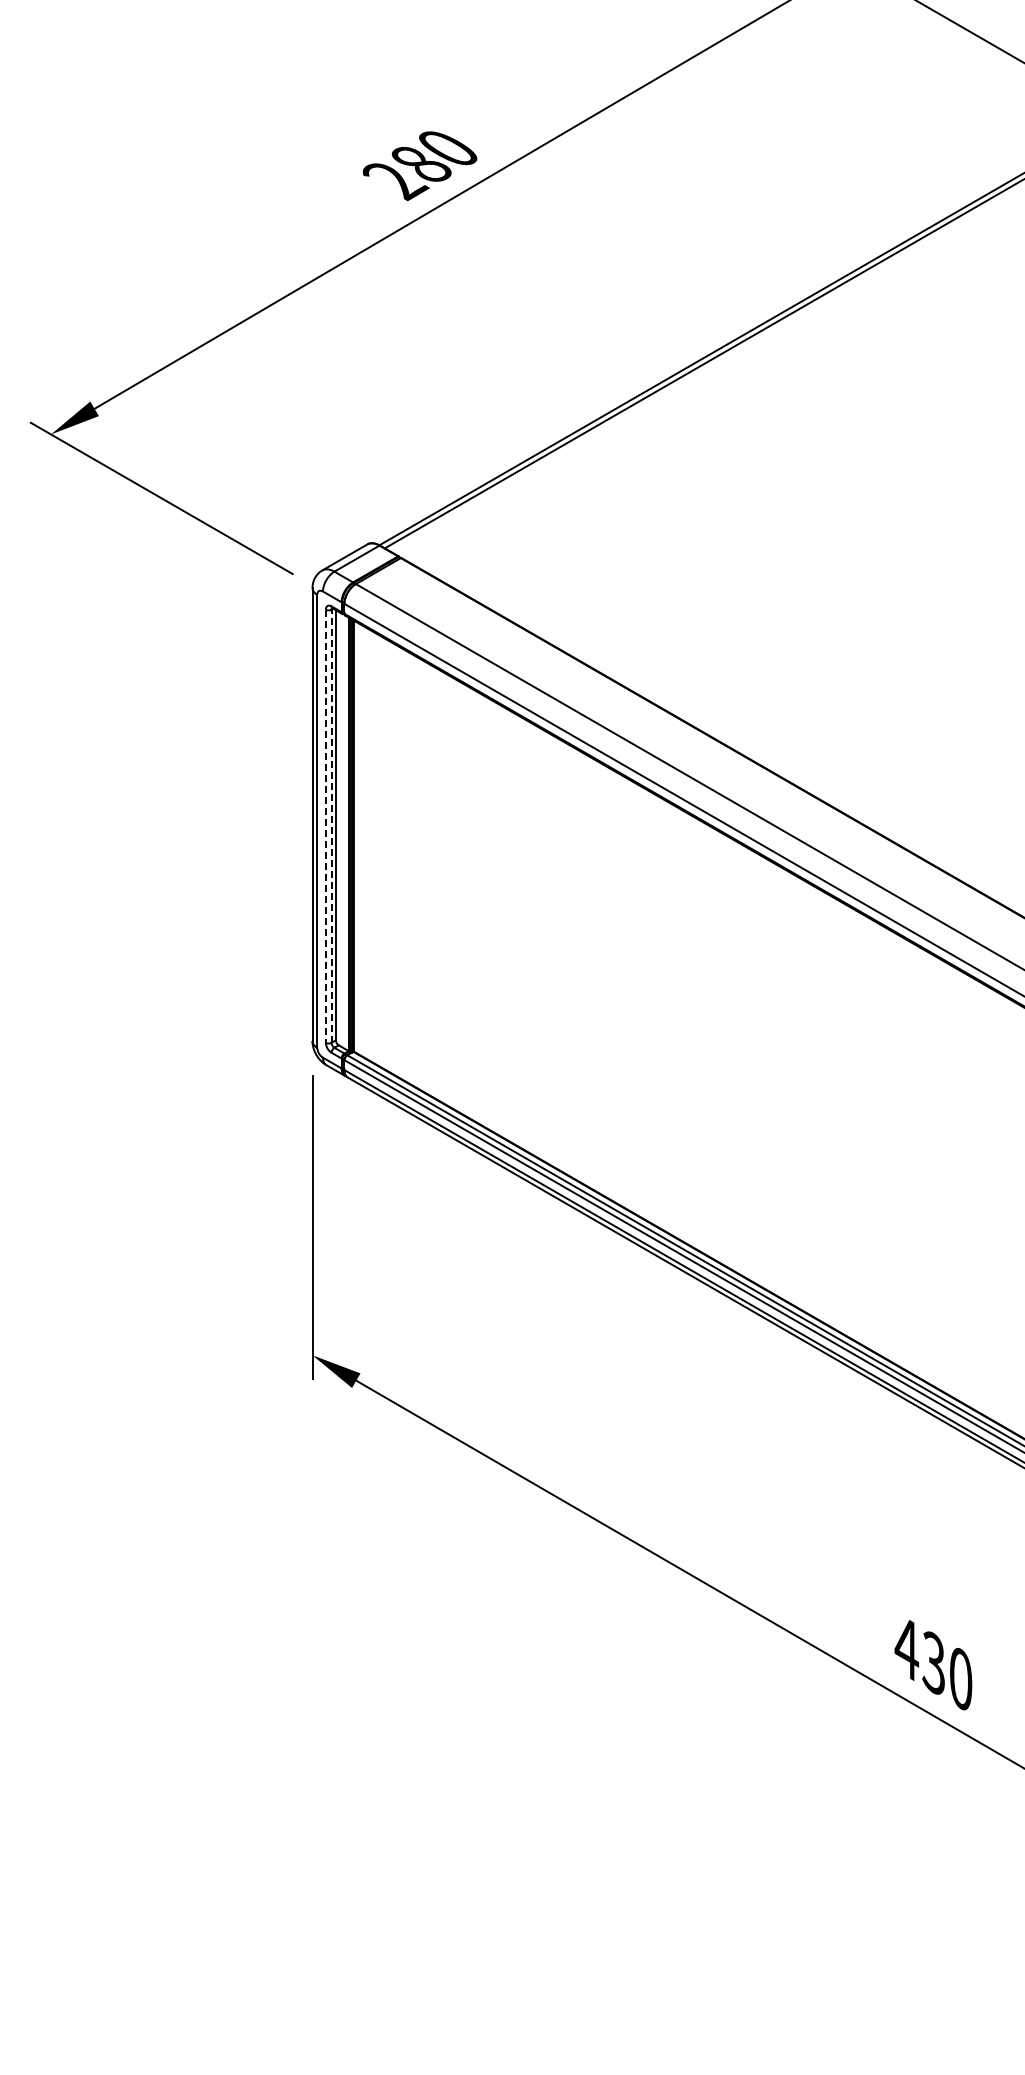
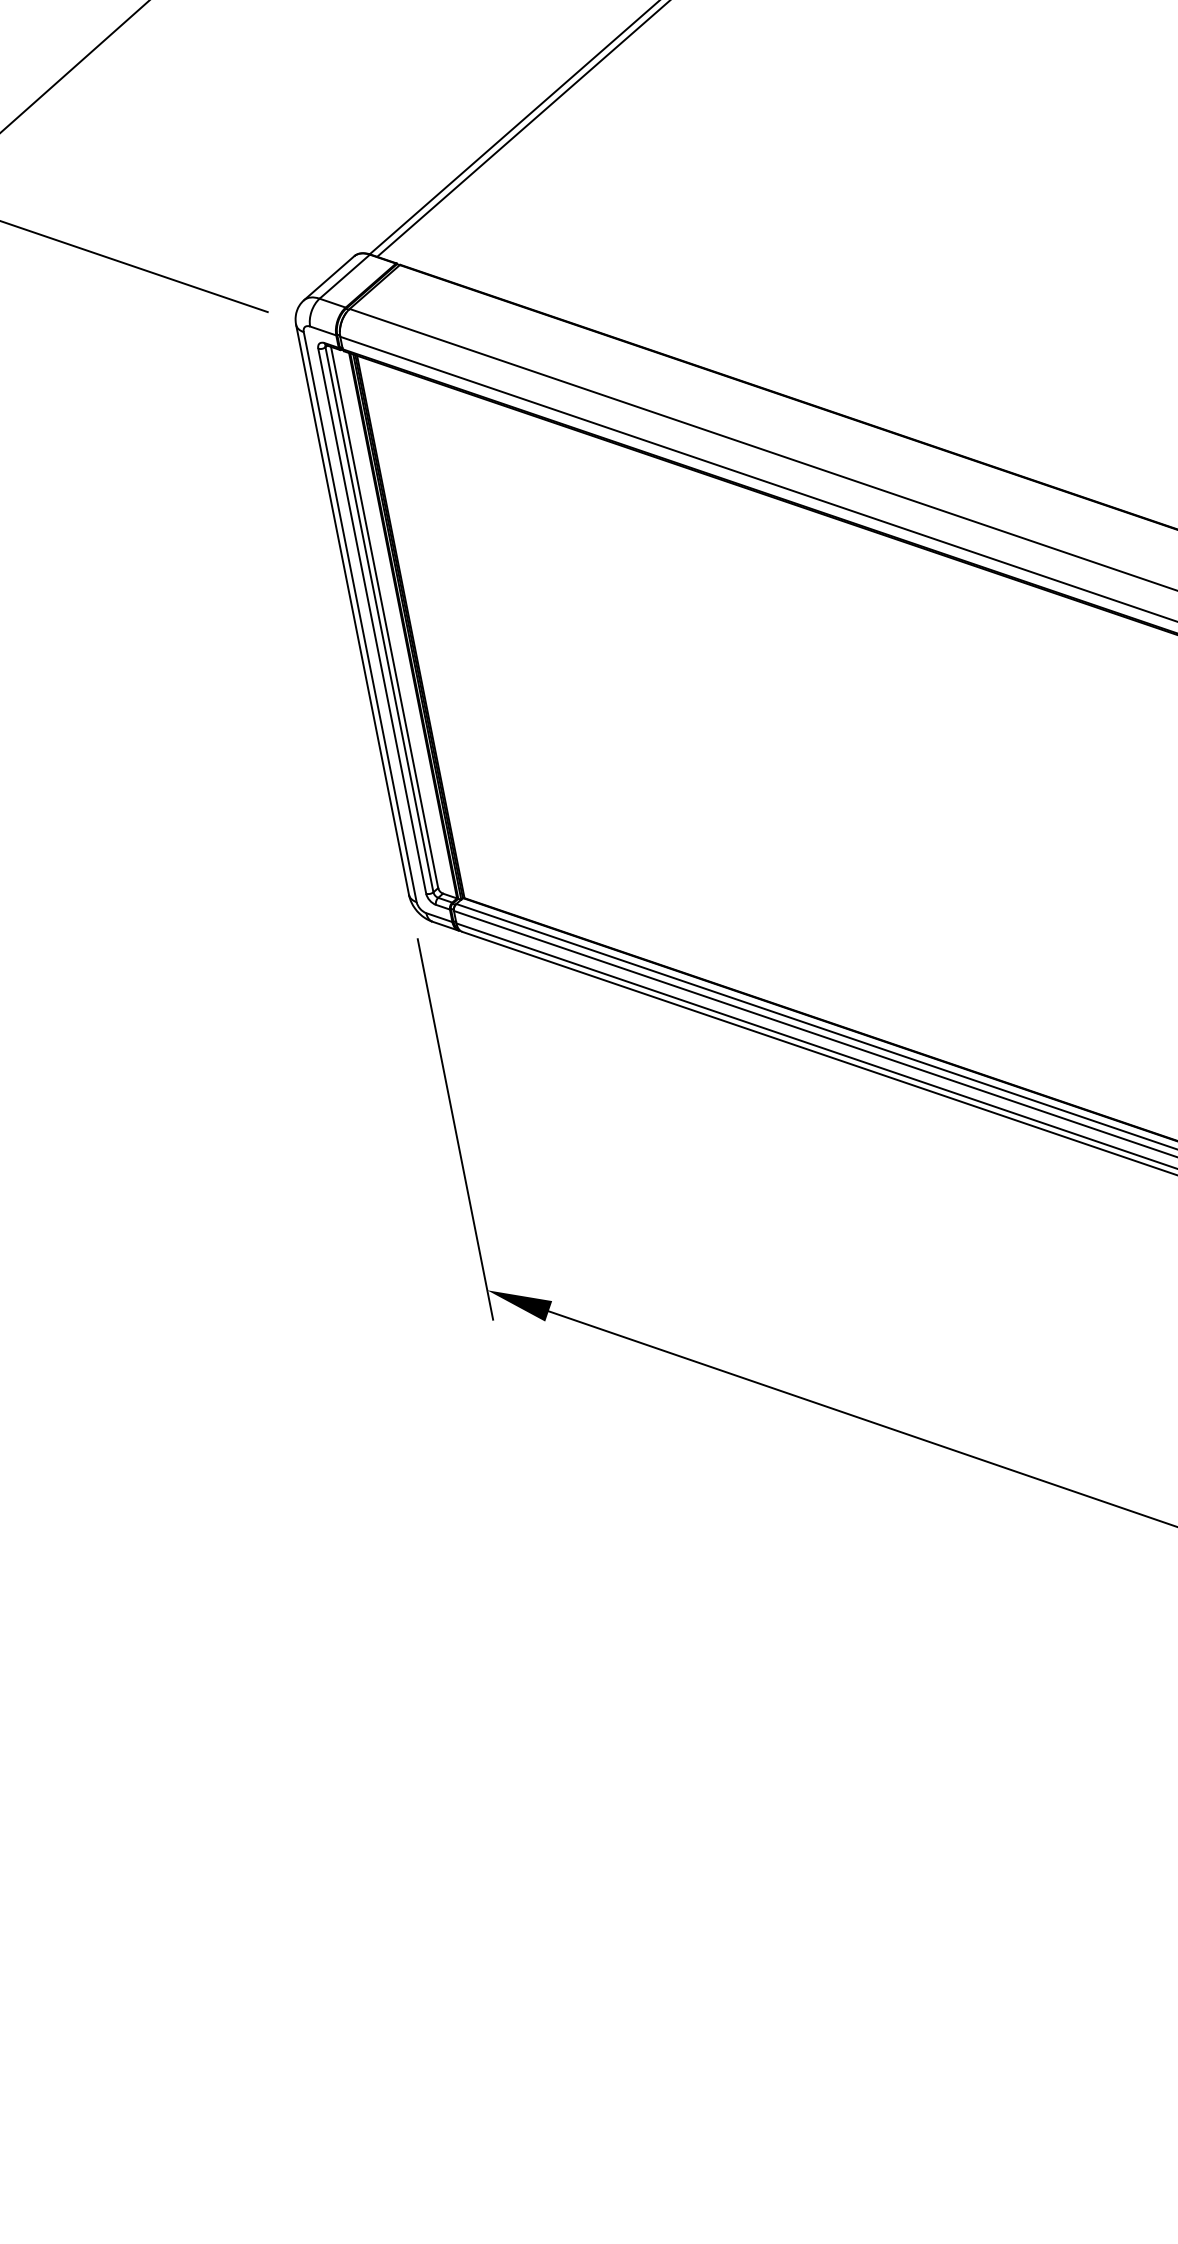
line: (325, 826) -> (371, 621), dashed -> solid
line: (331, 826) -> (379, 620), dashed -> solid

